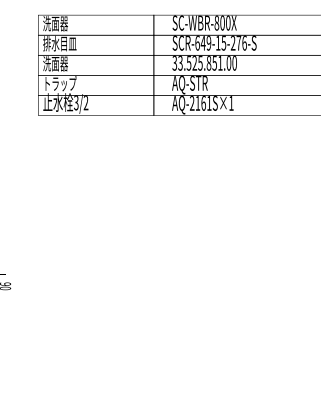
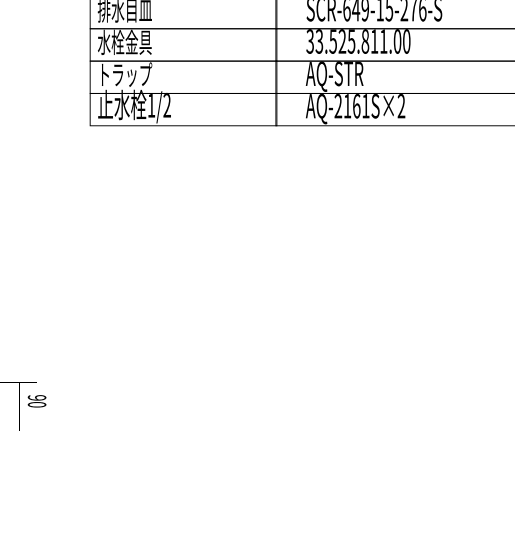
text: (59, 63) -> (124, 42), 洗面器 -> 水栓金具
text: (214, 63) -> (374, 42), 33.525.851.00 -> 33.525.811.00
text: (76, 102) -> (151, 104), 3/2 -> 1/2
text: (231, 103) -> (401, 106), AQ-2161S×1 -> AQ-2161S×2

